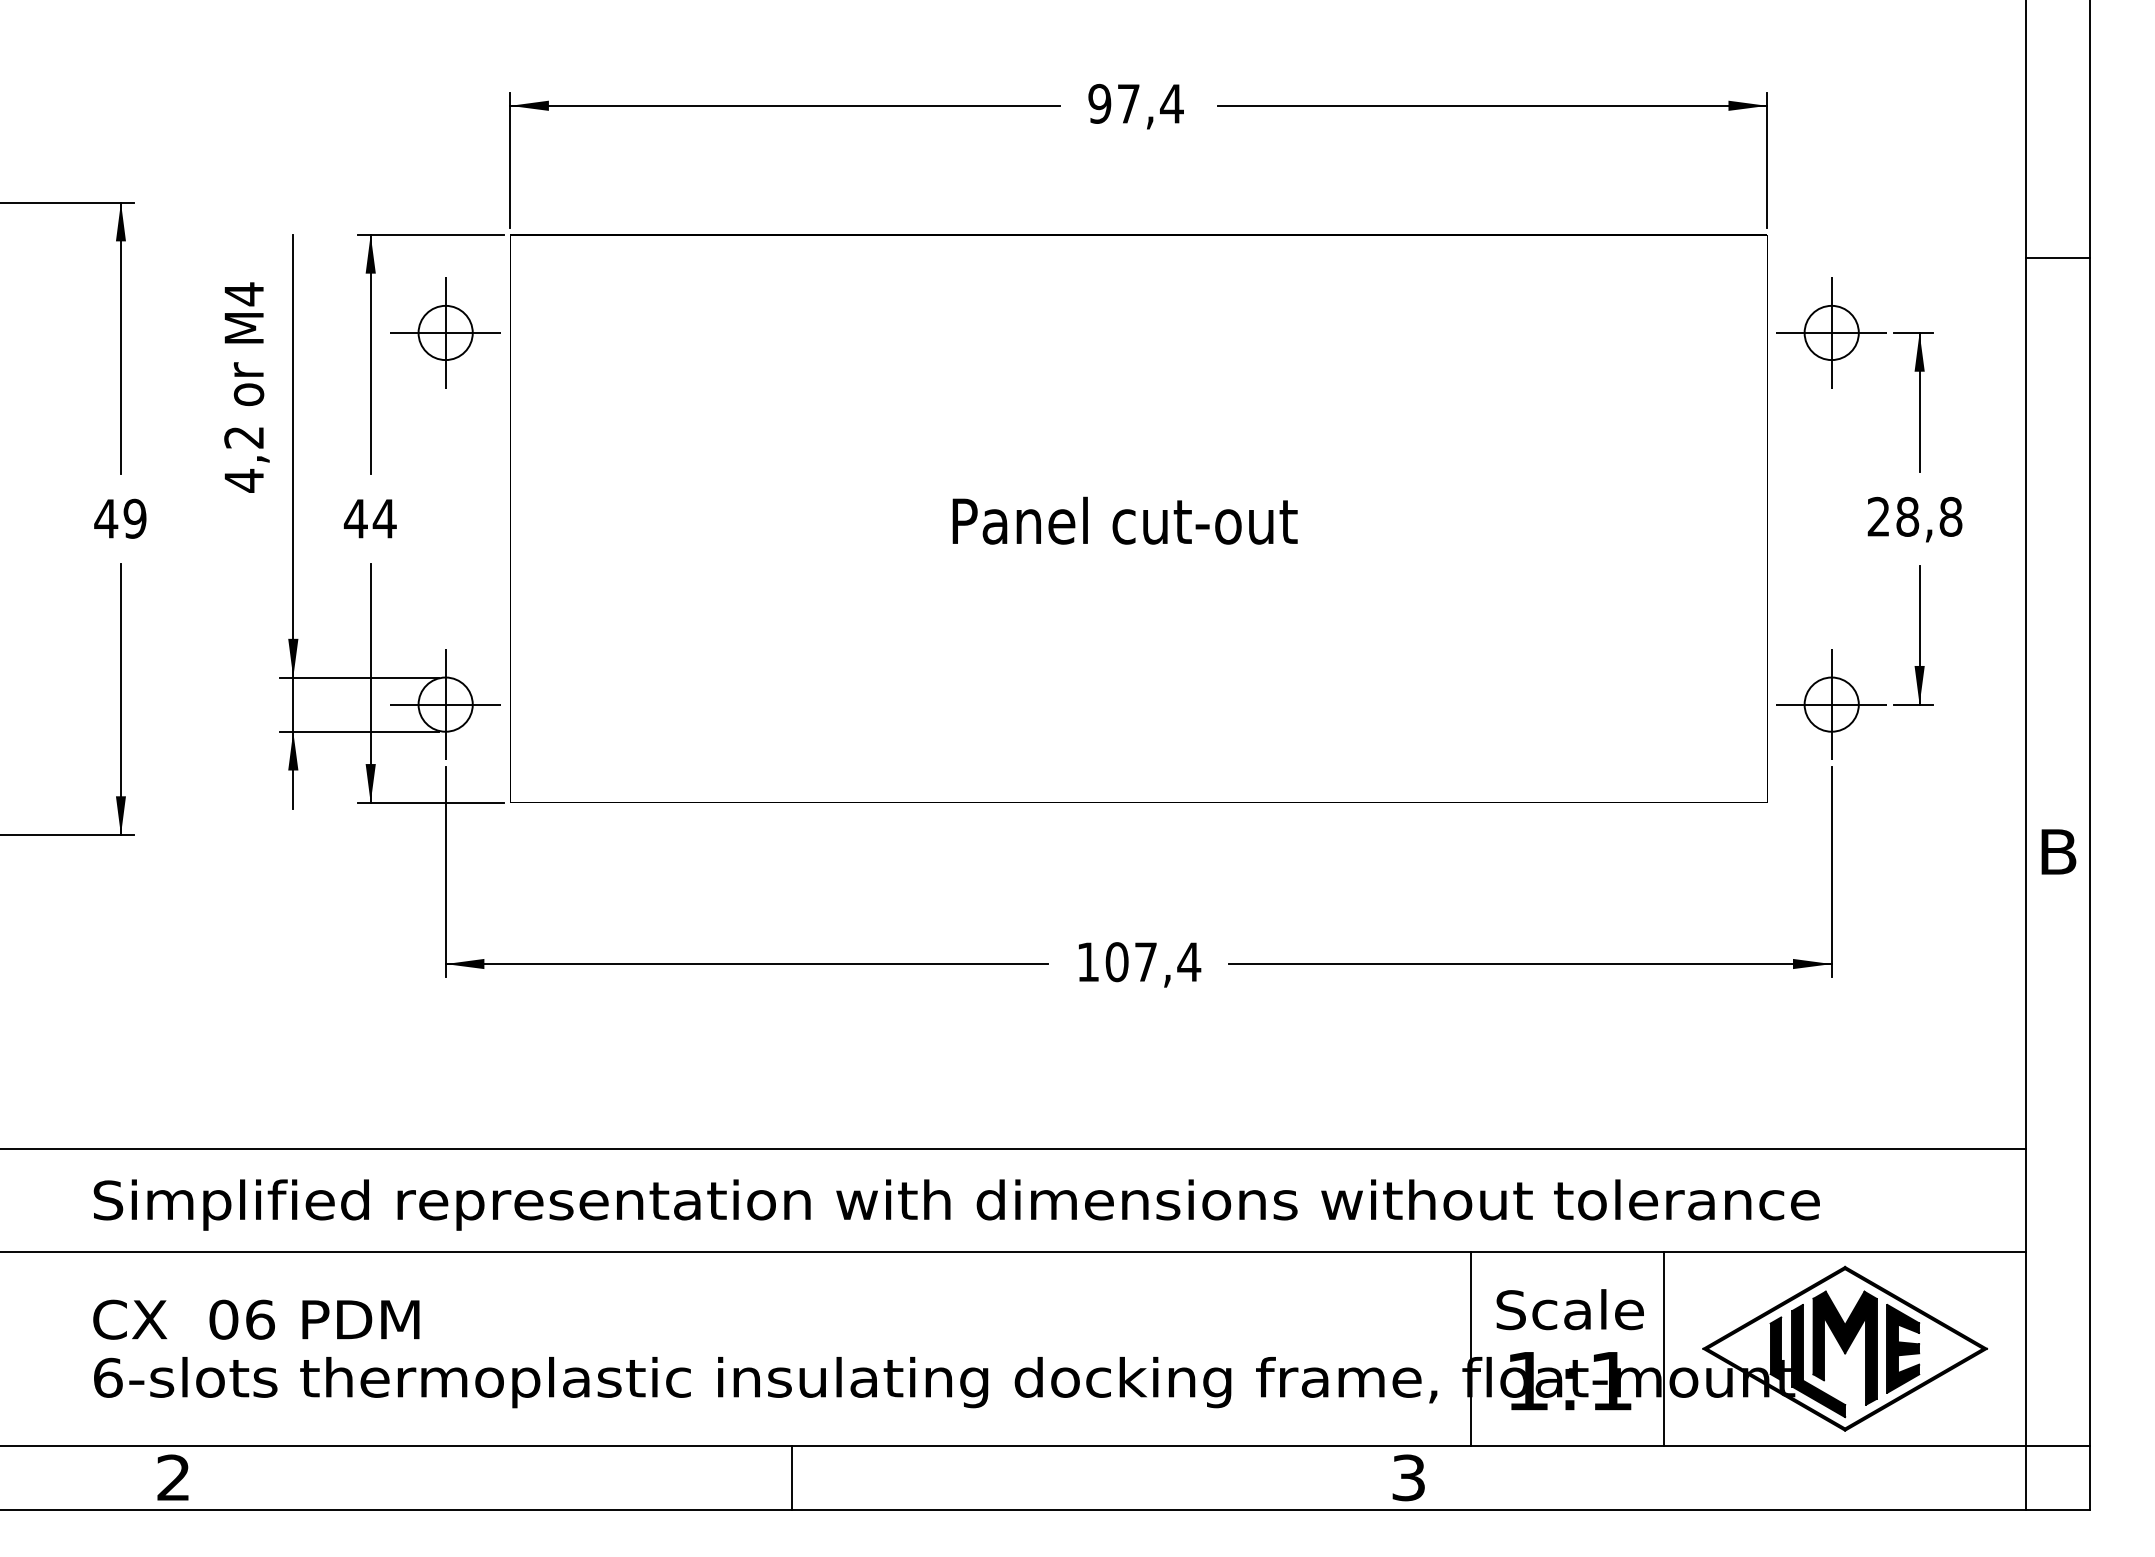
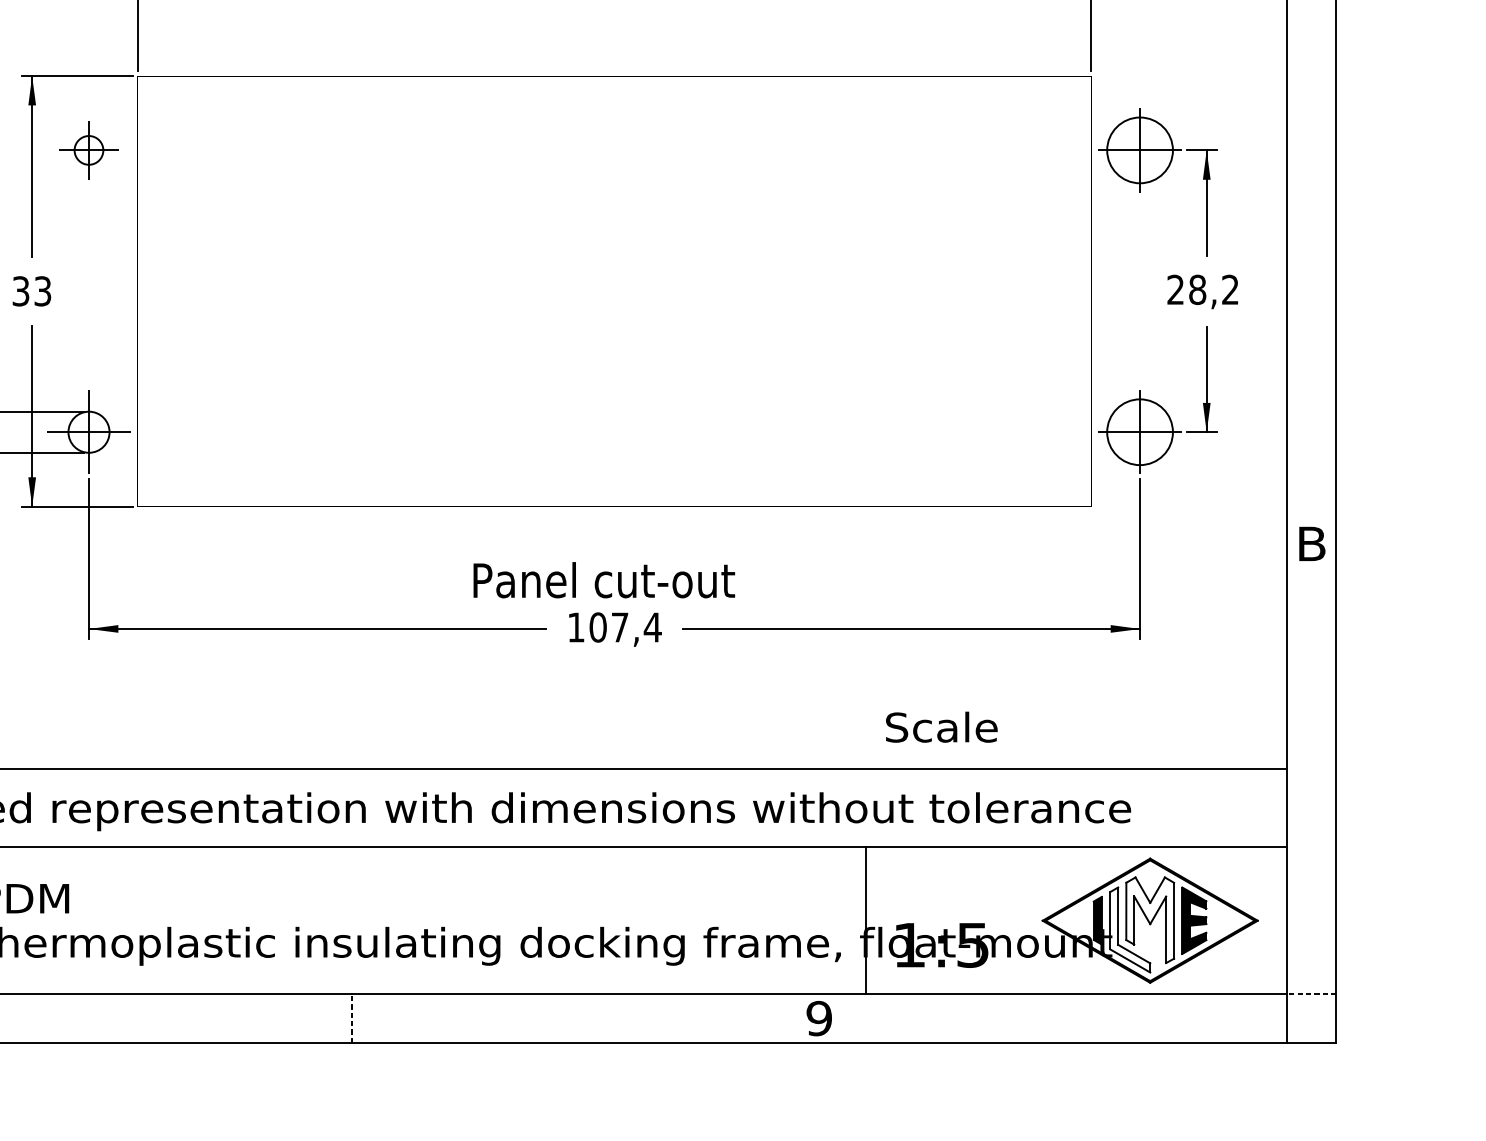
line: (2057, 258) -> (1311, 93), removed
part: (445, 332) -> (88, 150), size x0.7
circle: (1831, 332) -> (1139, 150), size x1.6
text: (1950, 516) -> (1230, 289), 28,8 -> 28,2
text: (369, 518) -> (31, 291), 44 -> 33
text: (1124, 520) -> (603, 580), moved
circle: (1831, 704) -> (1139, 432), size x1.6
text: (1569, 1309) -> (941, 727), moved
fill: (1844, 1347) -> (1149, 919), removed
line: (1664, 1348) -> (1013, 920), removed
fill: (1818, 1360) -> (1130, 929), removed
text: (1611, 1381) -> (973, 945), 1:1 -> 1:5
line: (2057, 1445) -> (1311, 994), solid -> dashed
line: (792, 1477) -> (352, 1018), solid -> dashed
text: (1408, 1477) -> (819, 1018), 3 -> 9

